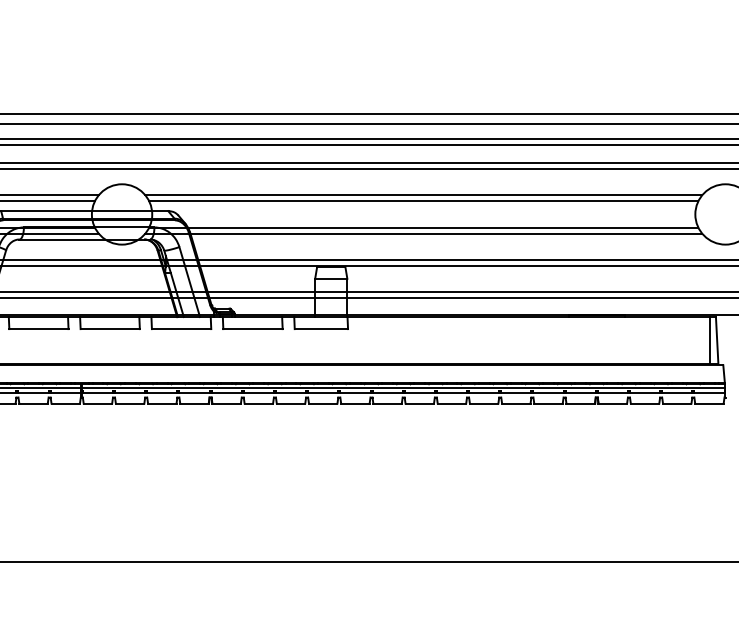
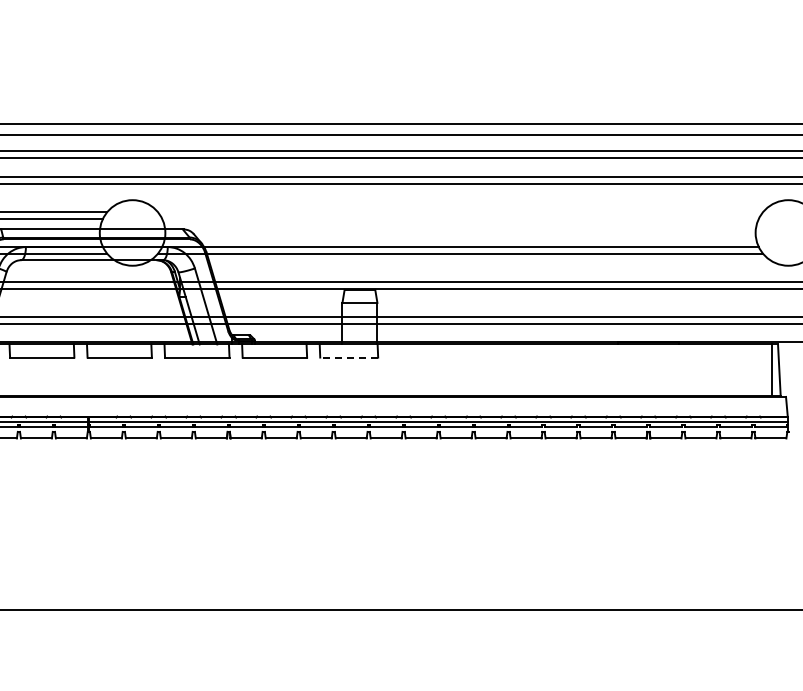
line: (423, 195) -> (460, 212), removed
line: (423, 201) -> (460, 218), removed
line: (321, 329) -> (349, 357), solid -> dashed

